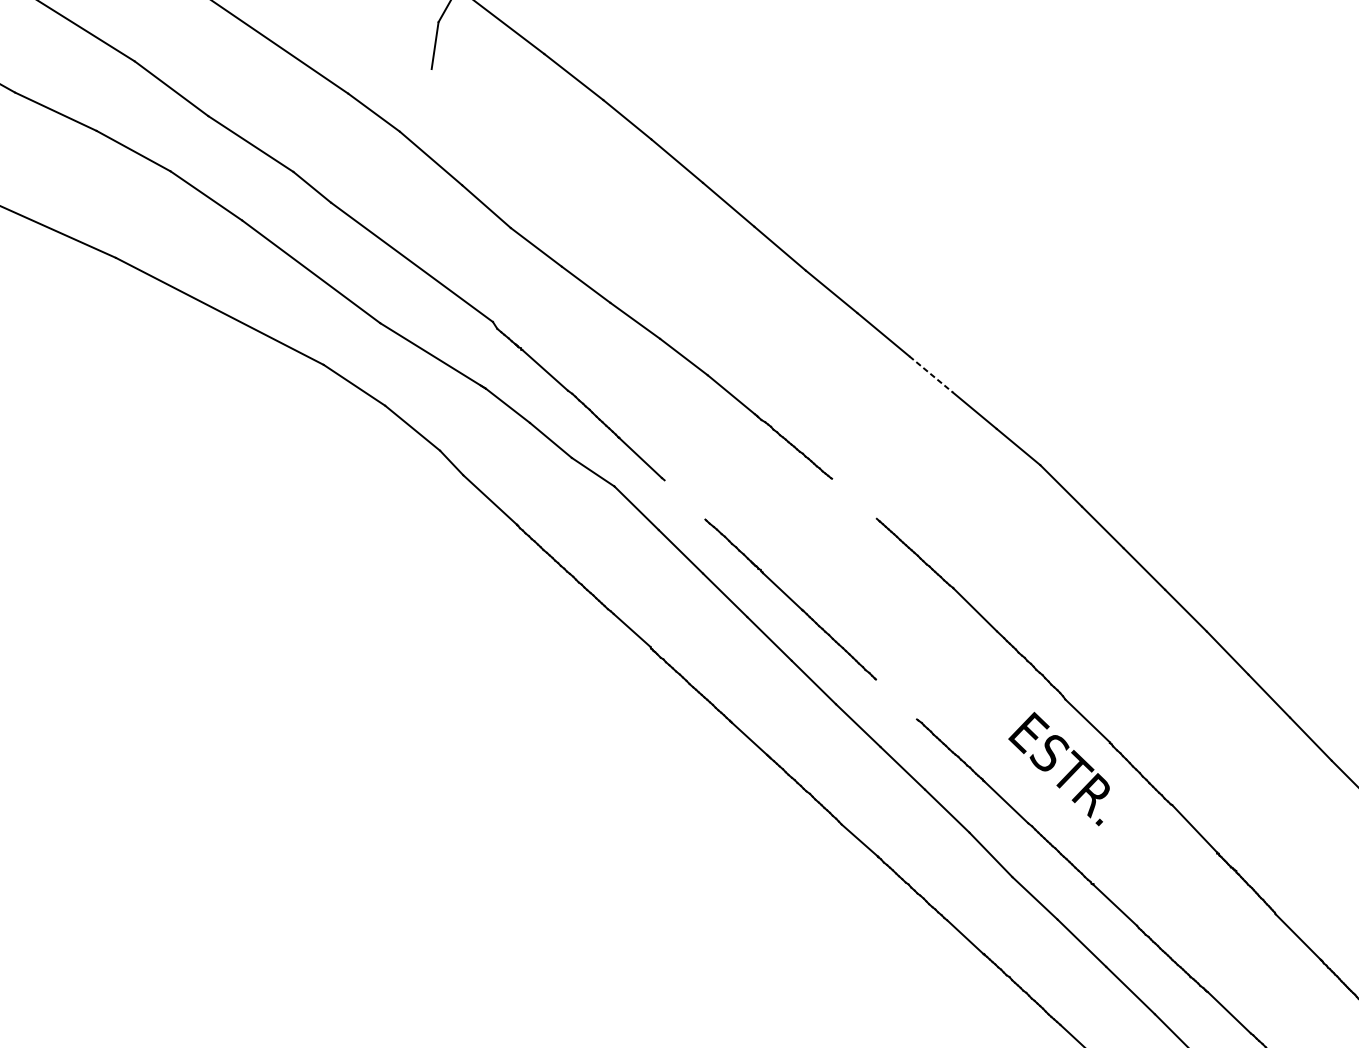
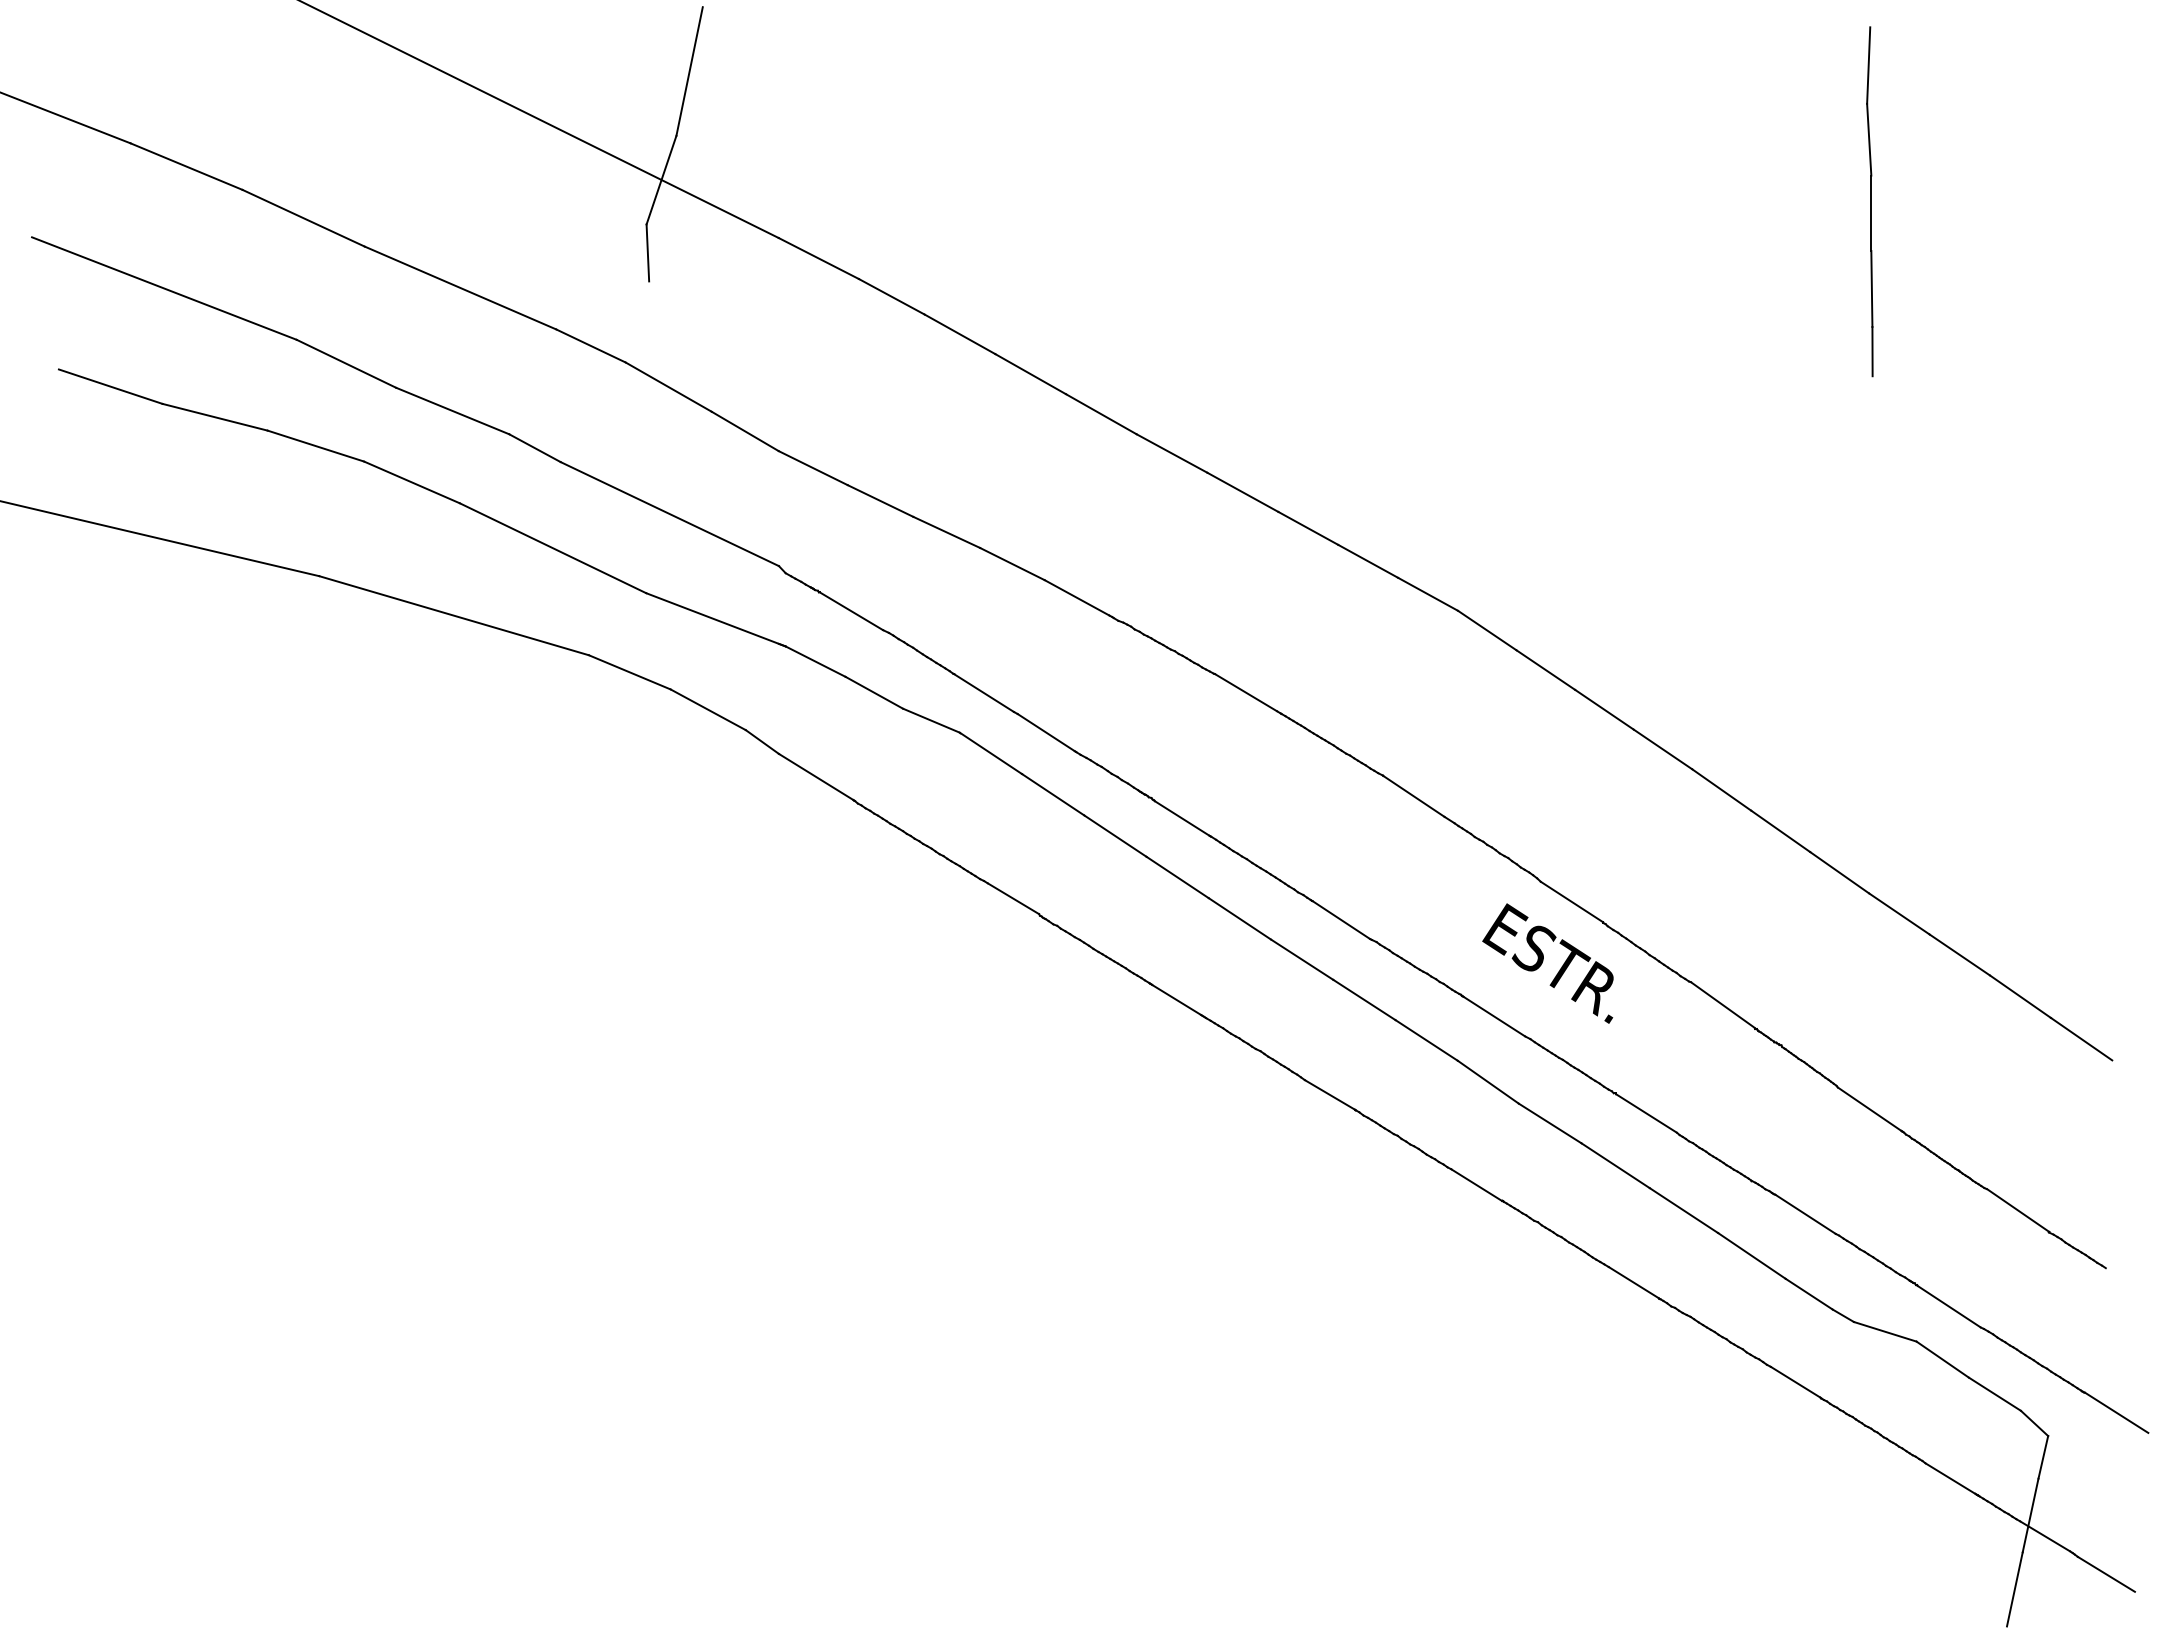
line: (931, 374) -> (1308, 528), dashed -> solid
line: (854, 498) -> (1246, 692), added
line: (684, 499) -> (1045, 732), added
line: (896, 699) -> (1341, 920), added

